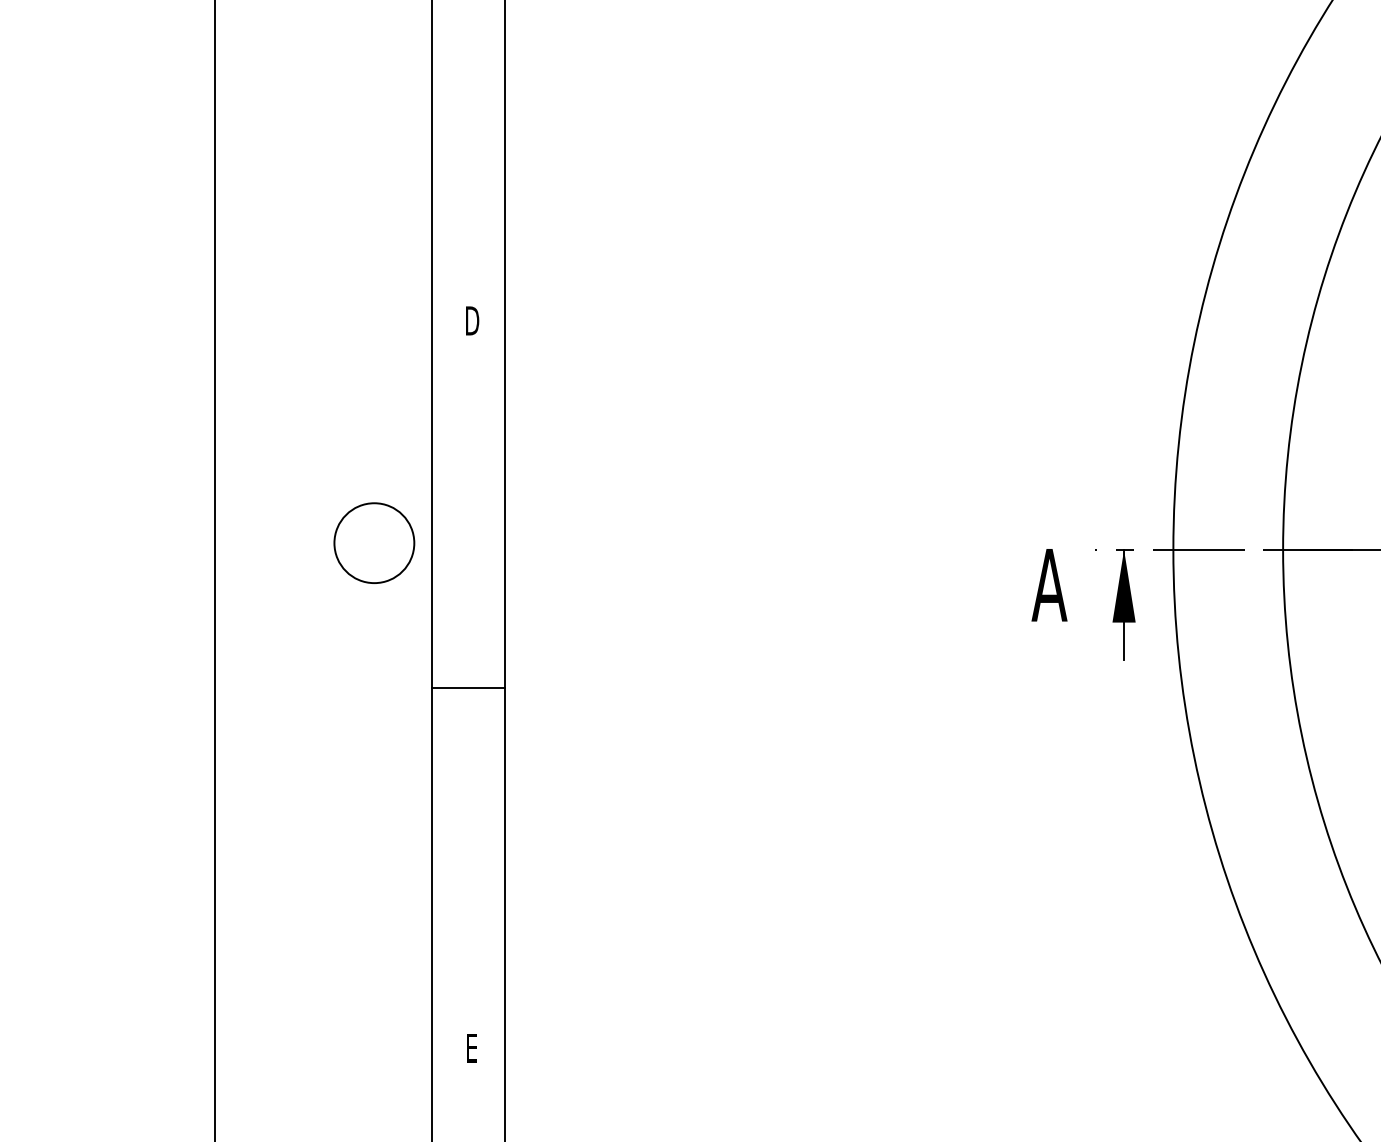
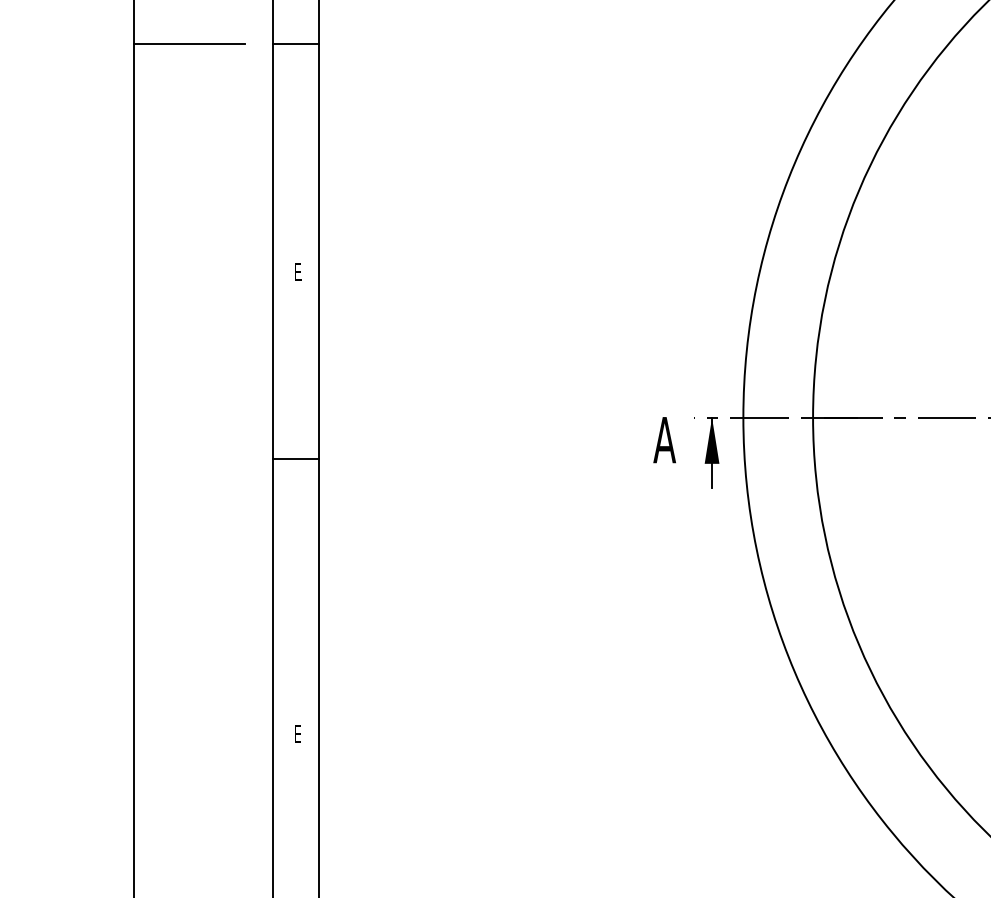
text: (472, 321) -> (298, 272), D -> E
circle: (373, 543) -> (235, 413), removed
line: (468, 688) -> (295, 458), moved

